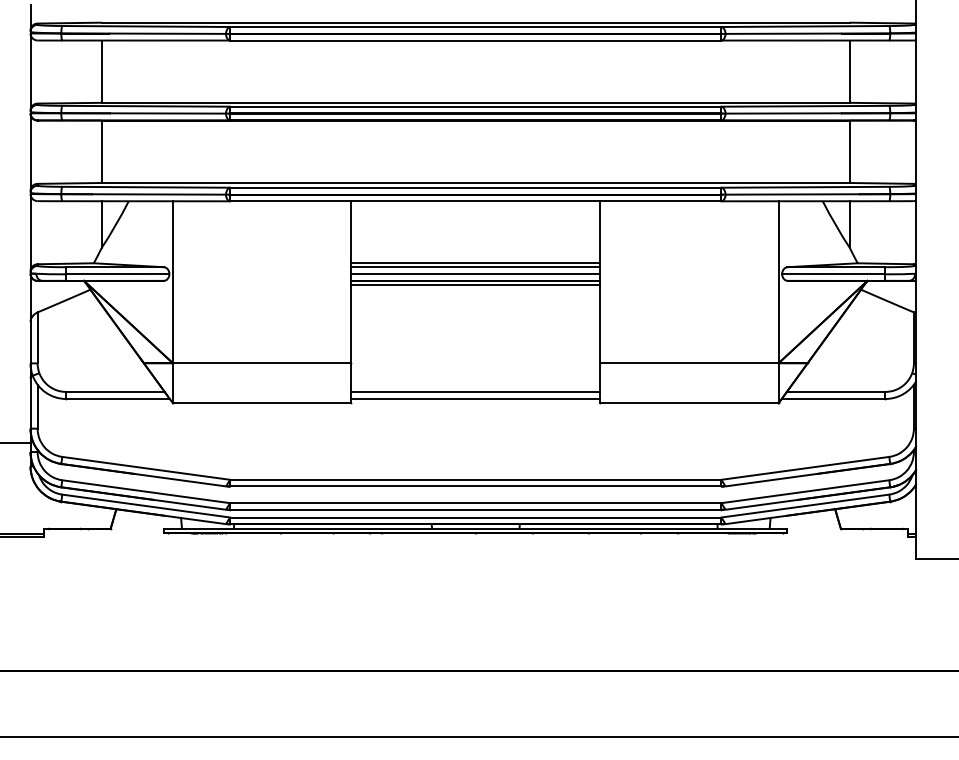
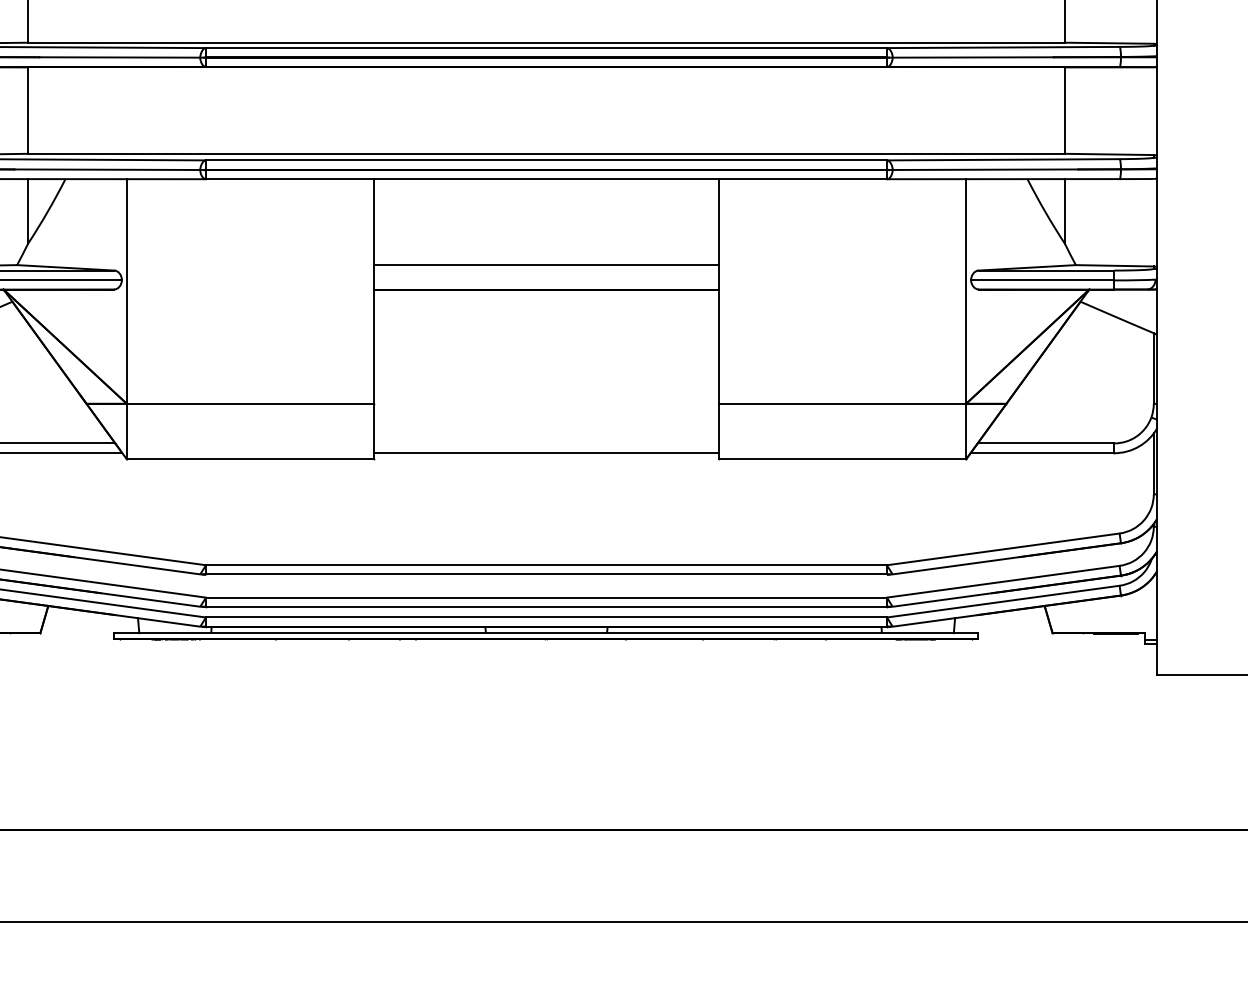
line: (475, 267) -> (546, 270), removed
line: (475, 274) -> (546, 280), removed
line: (475, 284) -> (546, 294), removed
line: (475, 391) -> (546, 442), removed

